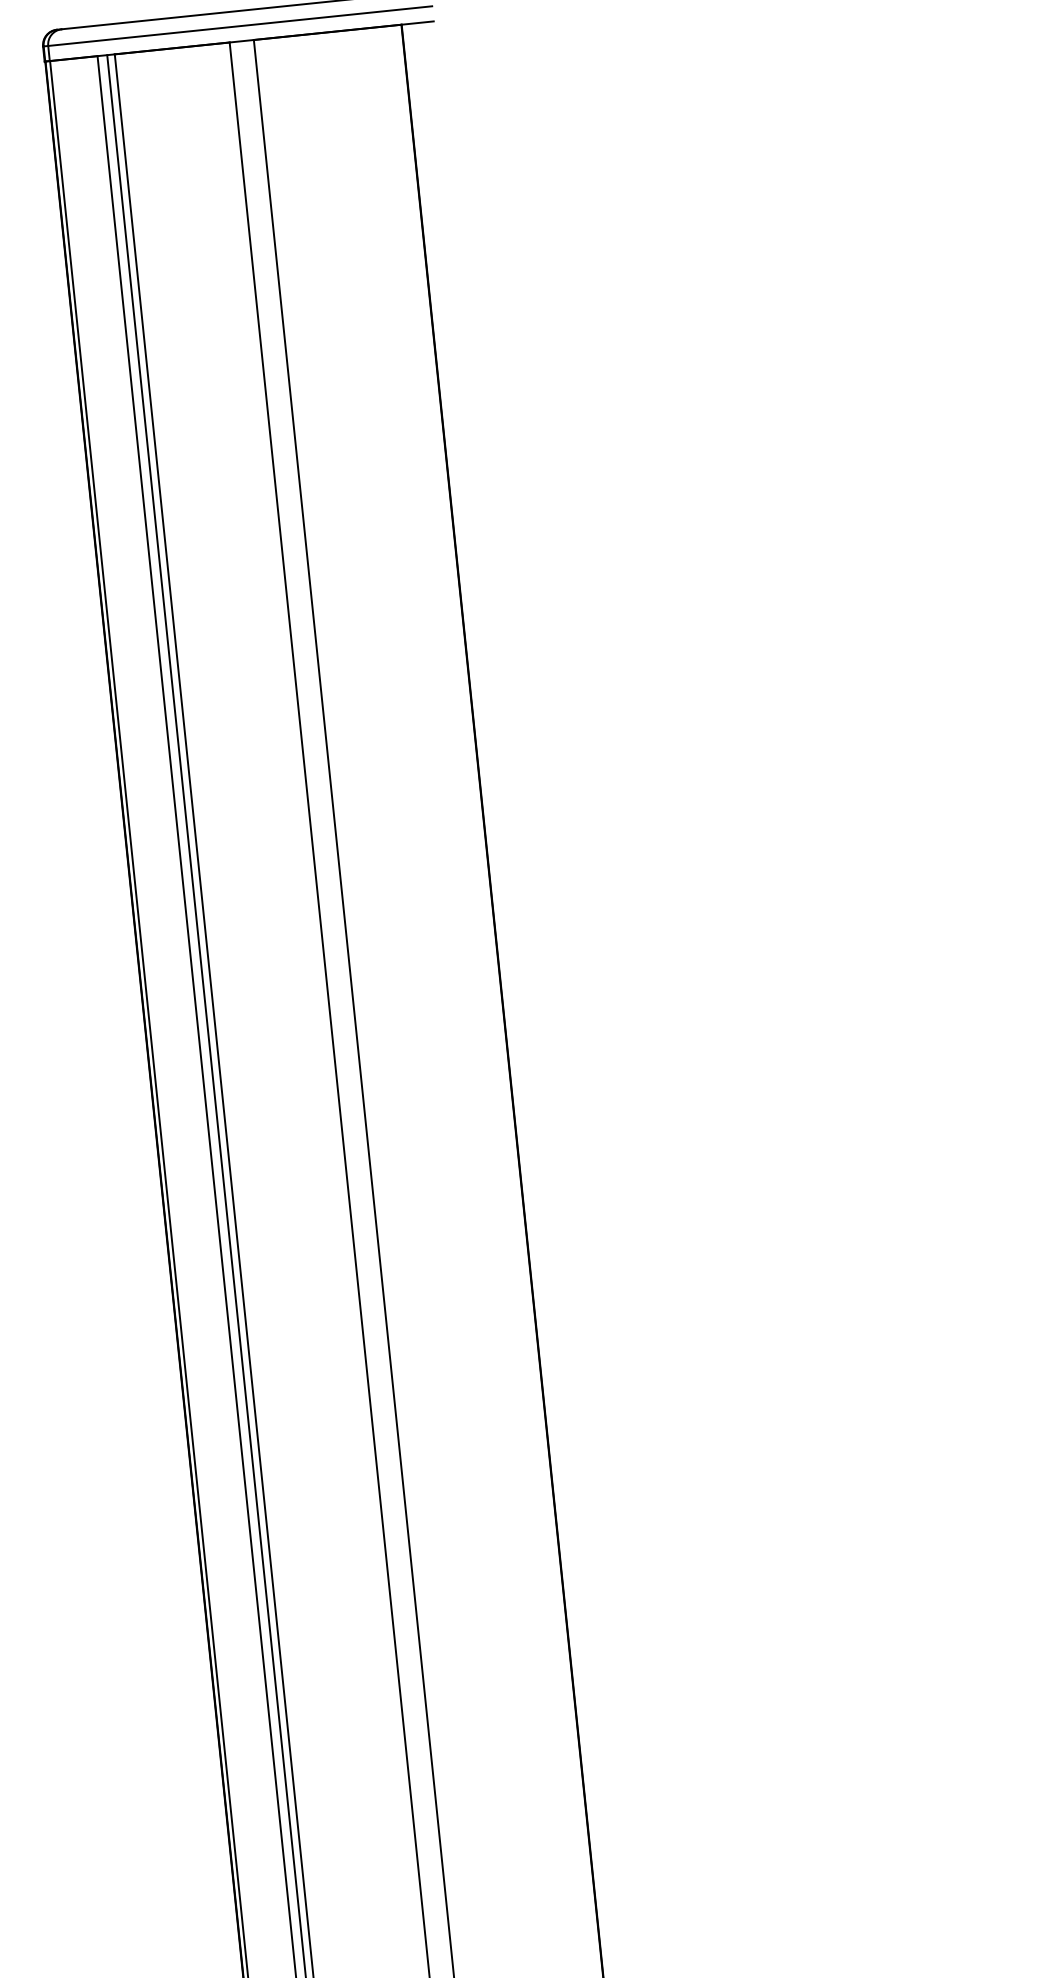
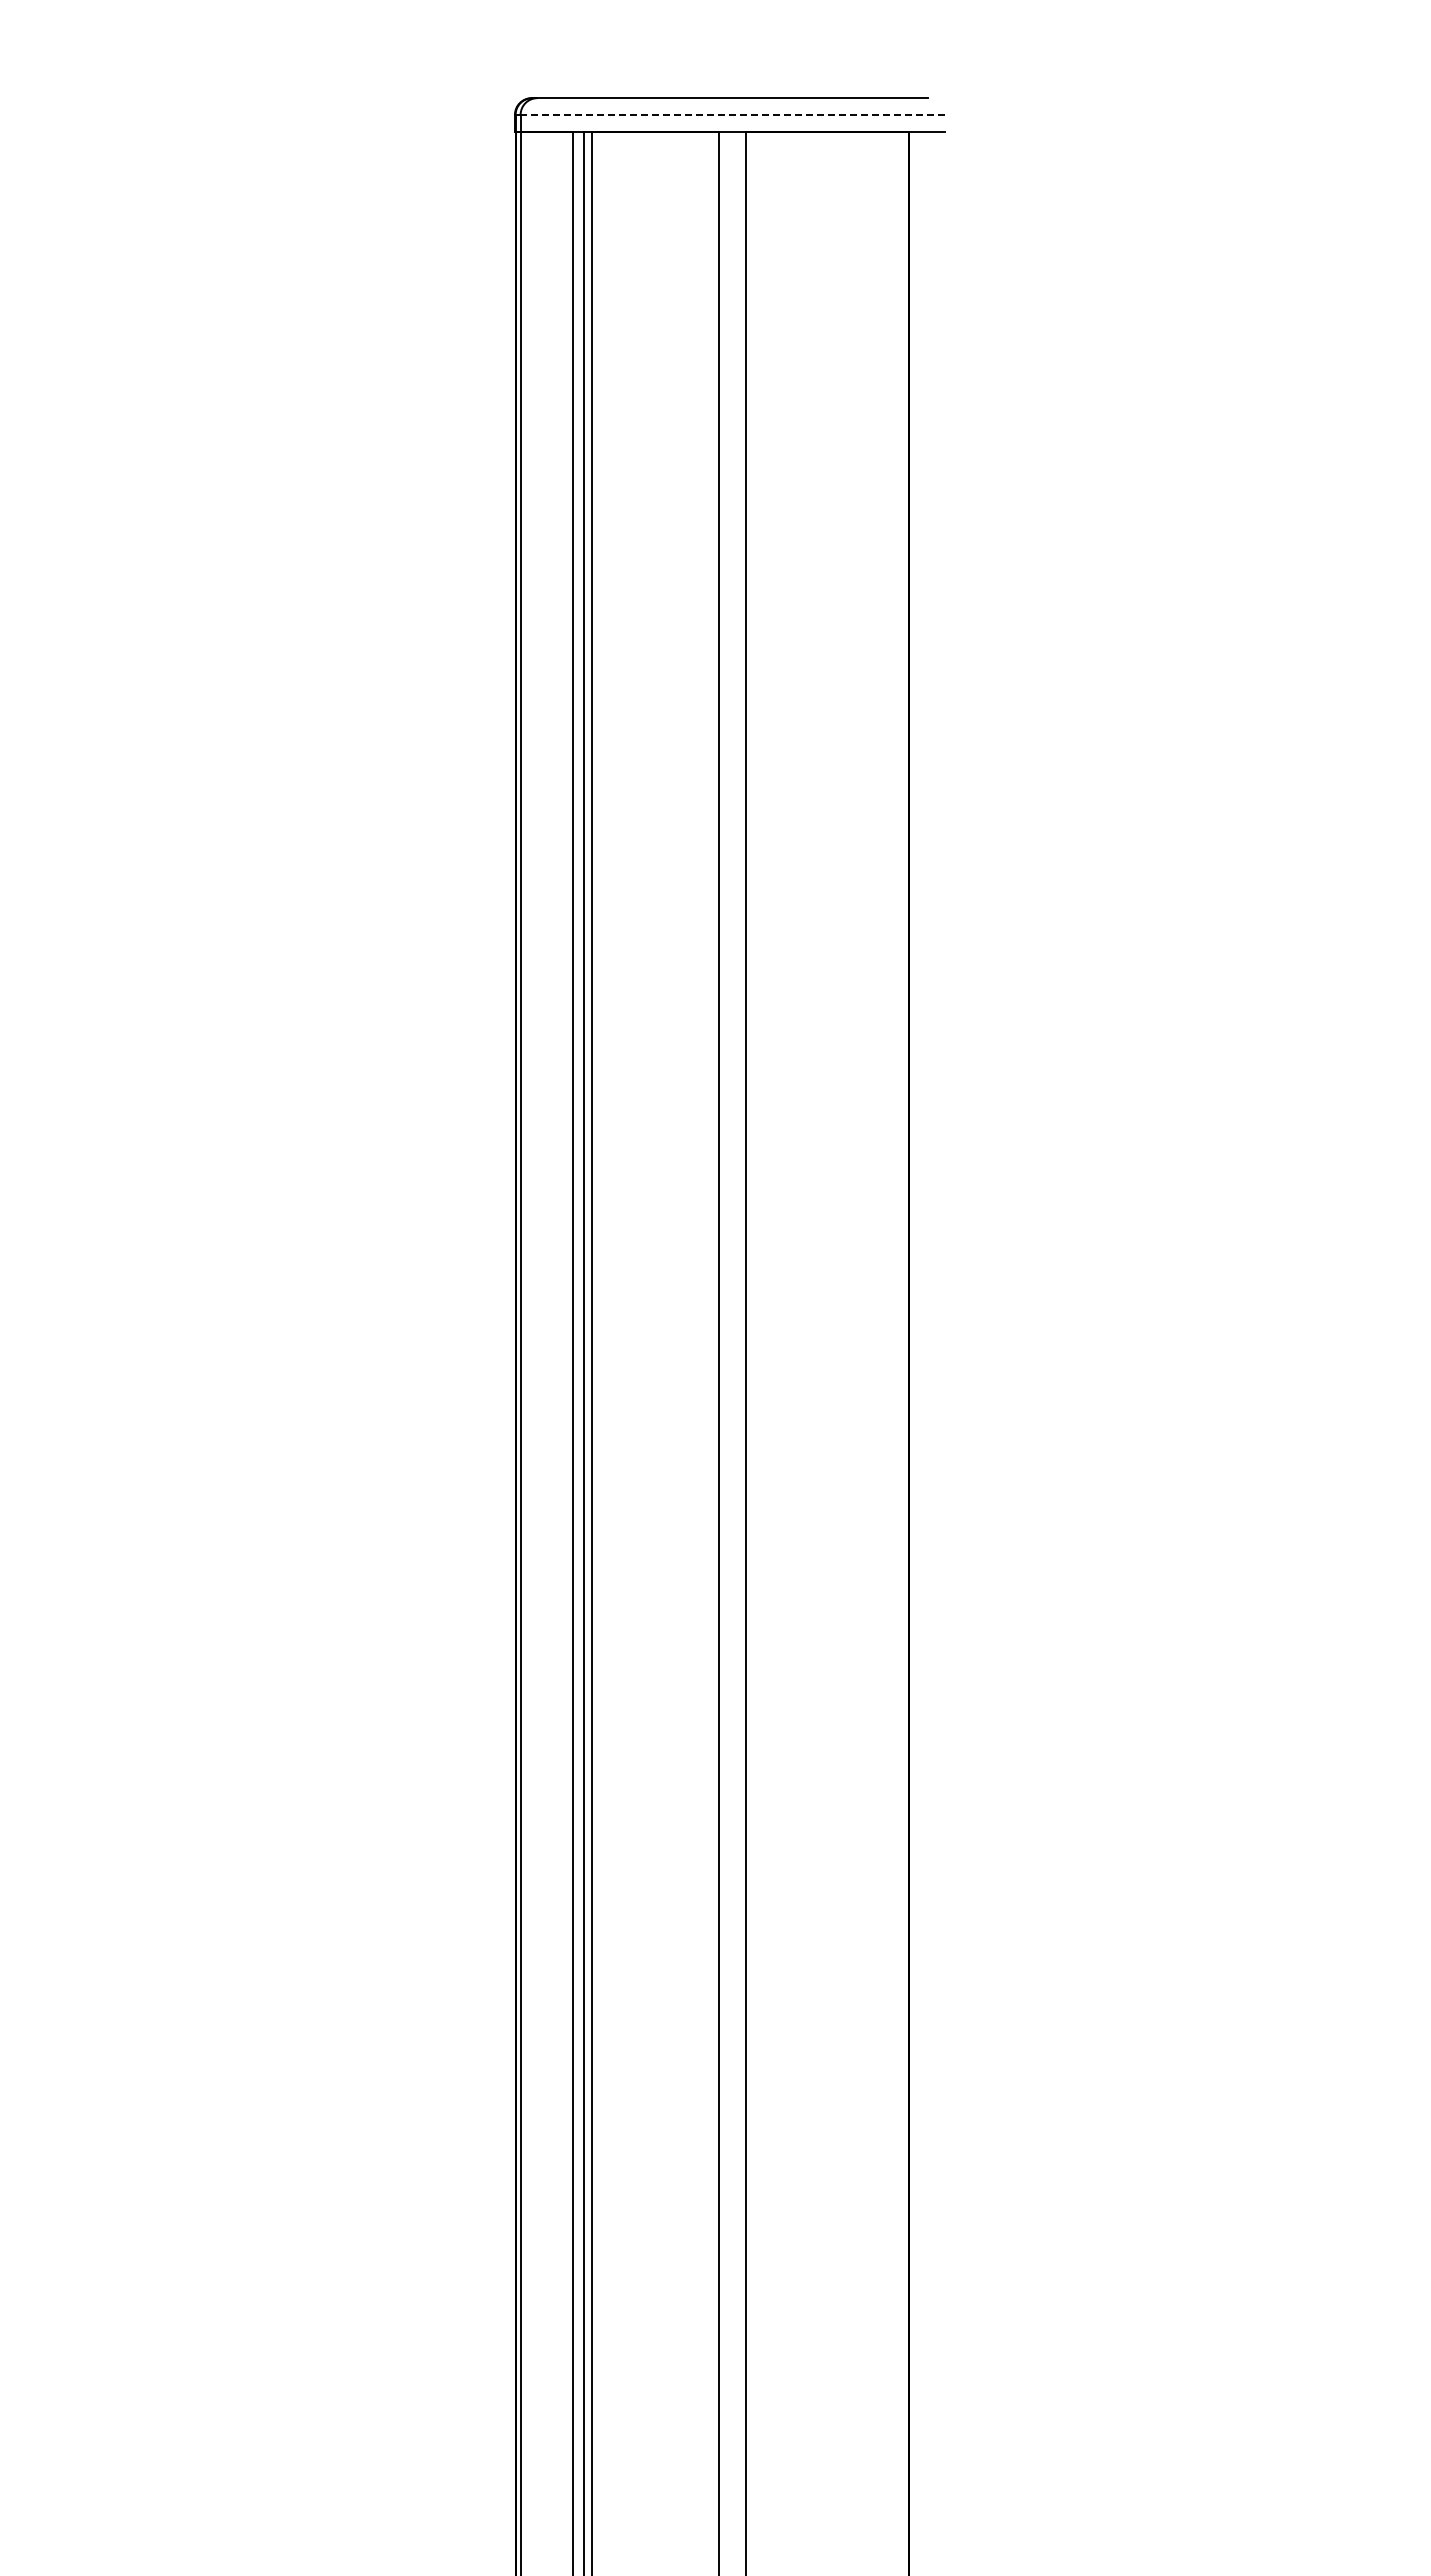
line: (240, 25) -> (732, 114), solid -> dashed

